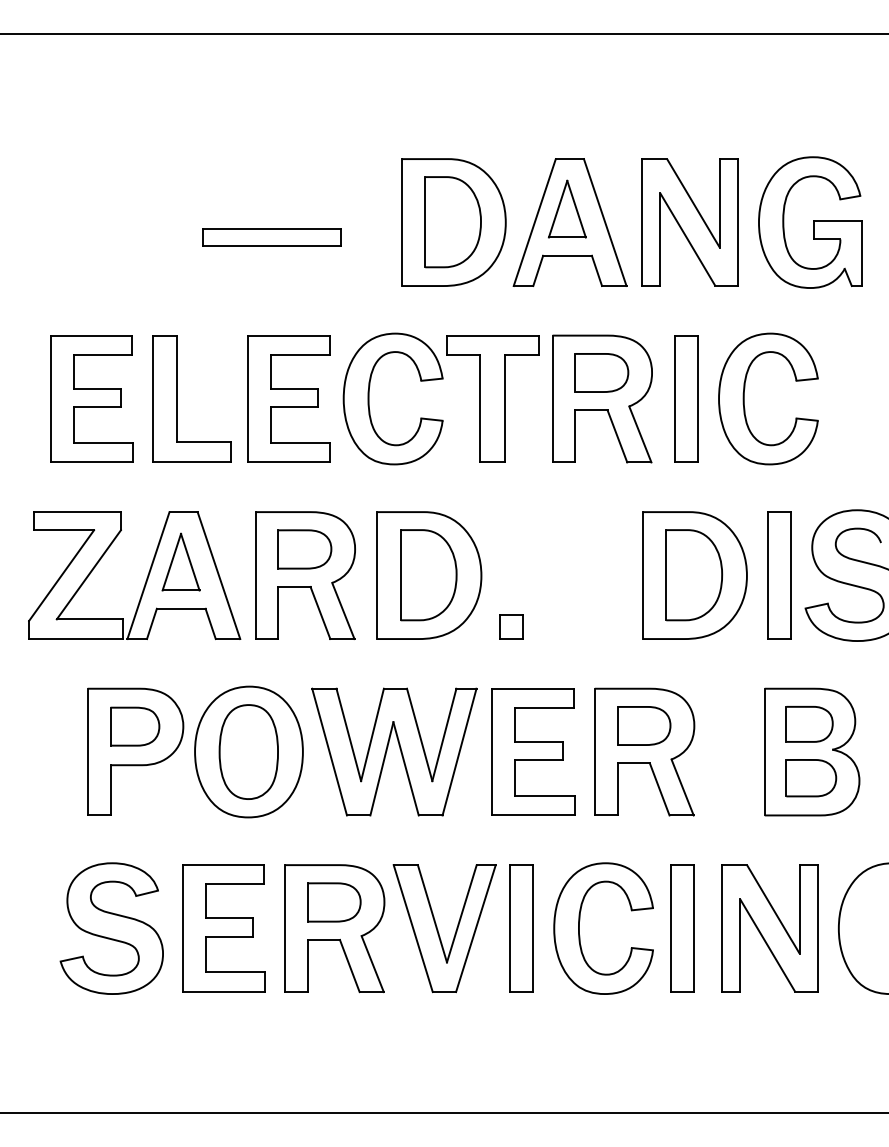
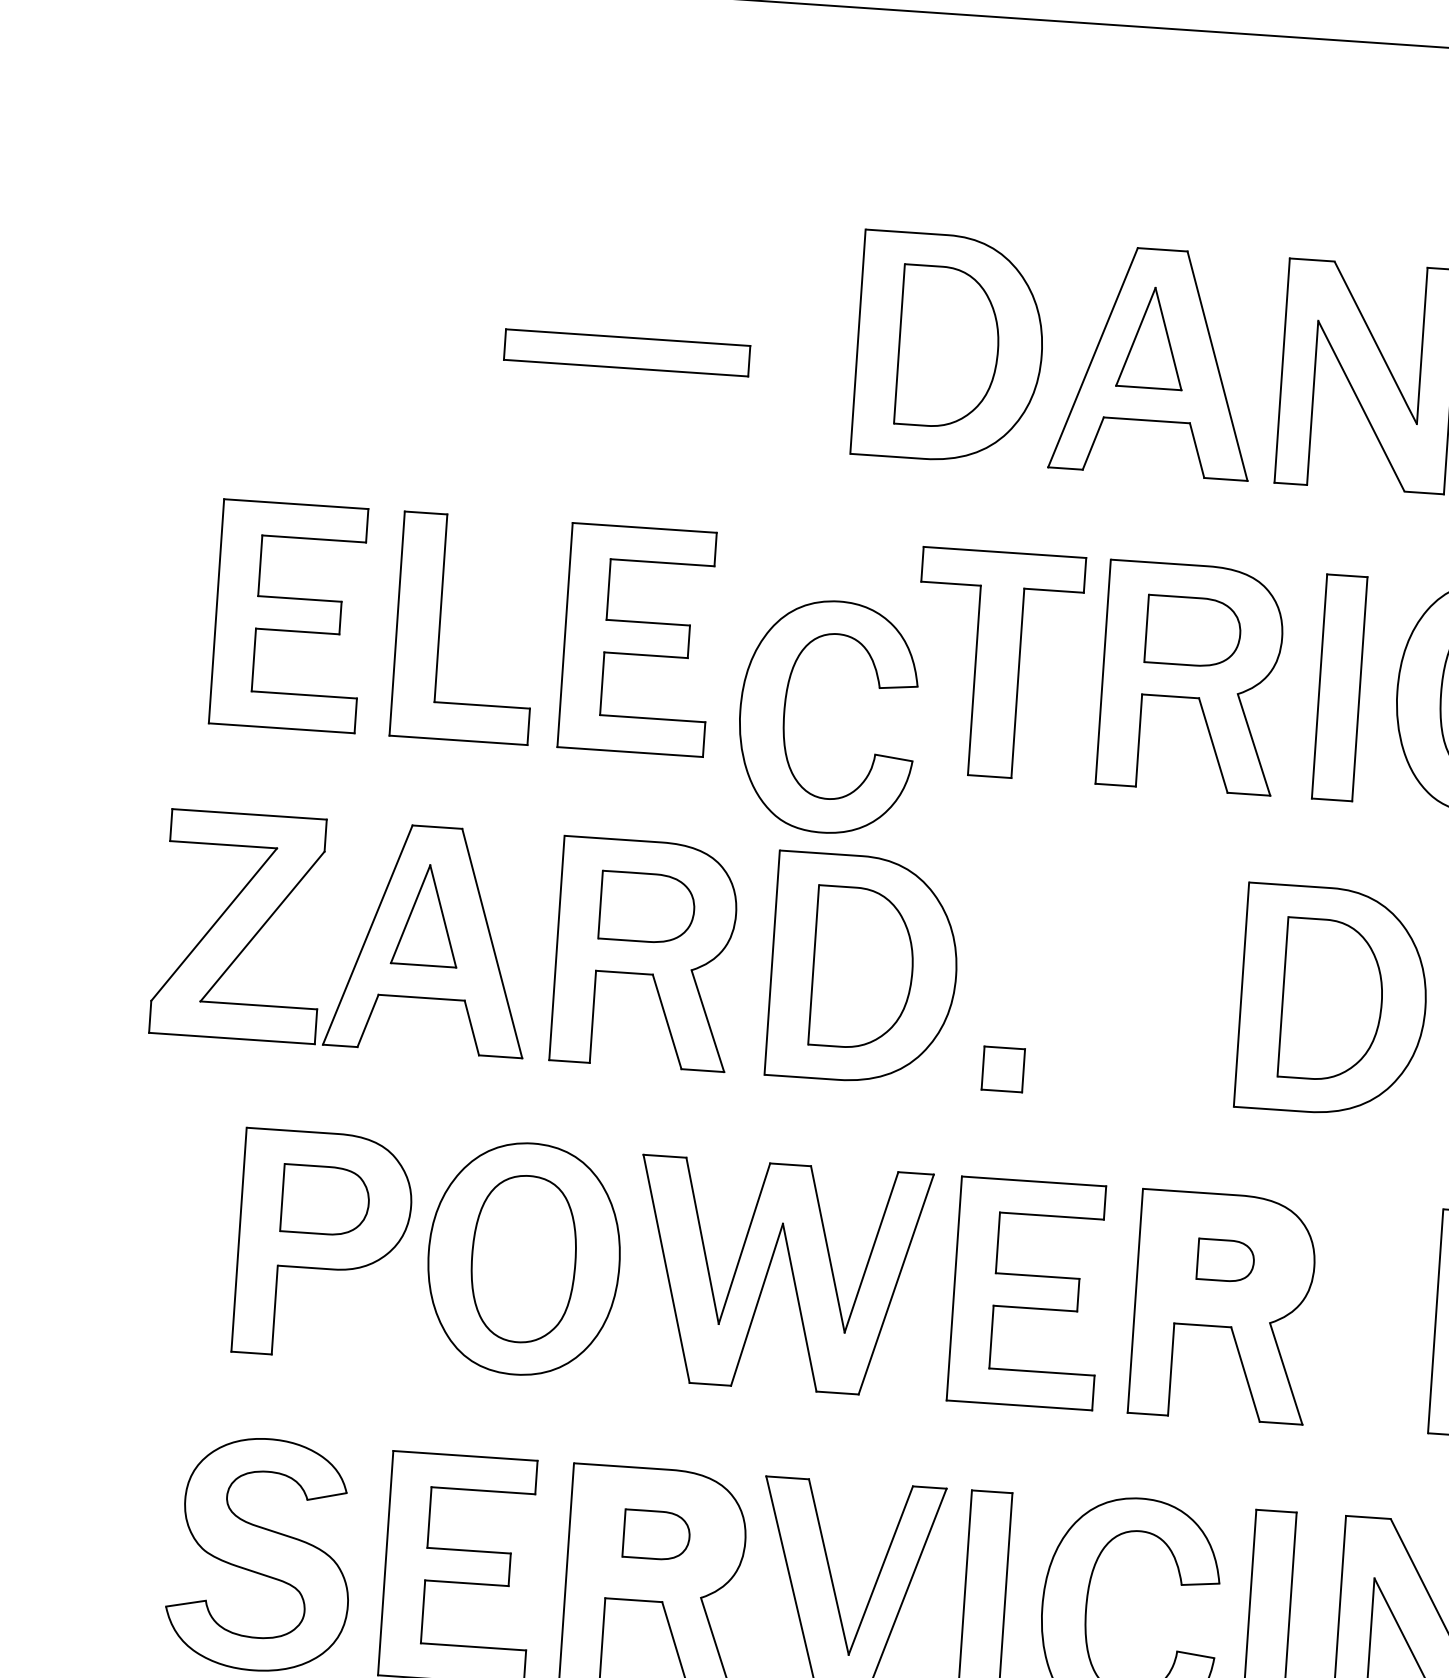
part: (369, 398) -> (785, 713), moved
part: (644, 725) -> (1226, 1259), size x0.6
part: (334, 902) -> (657, 1535), size x0.7

